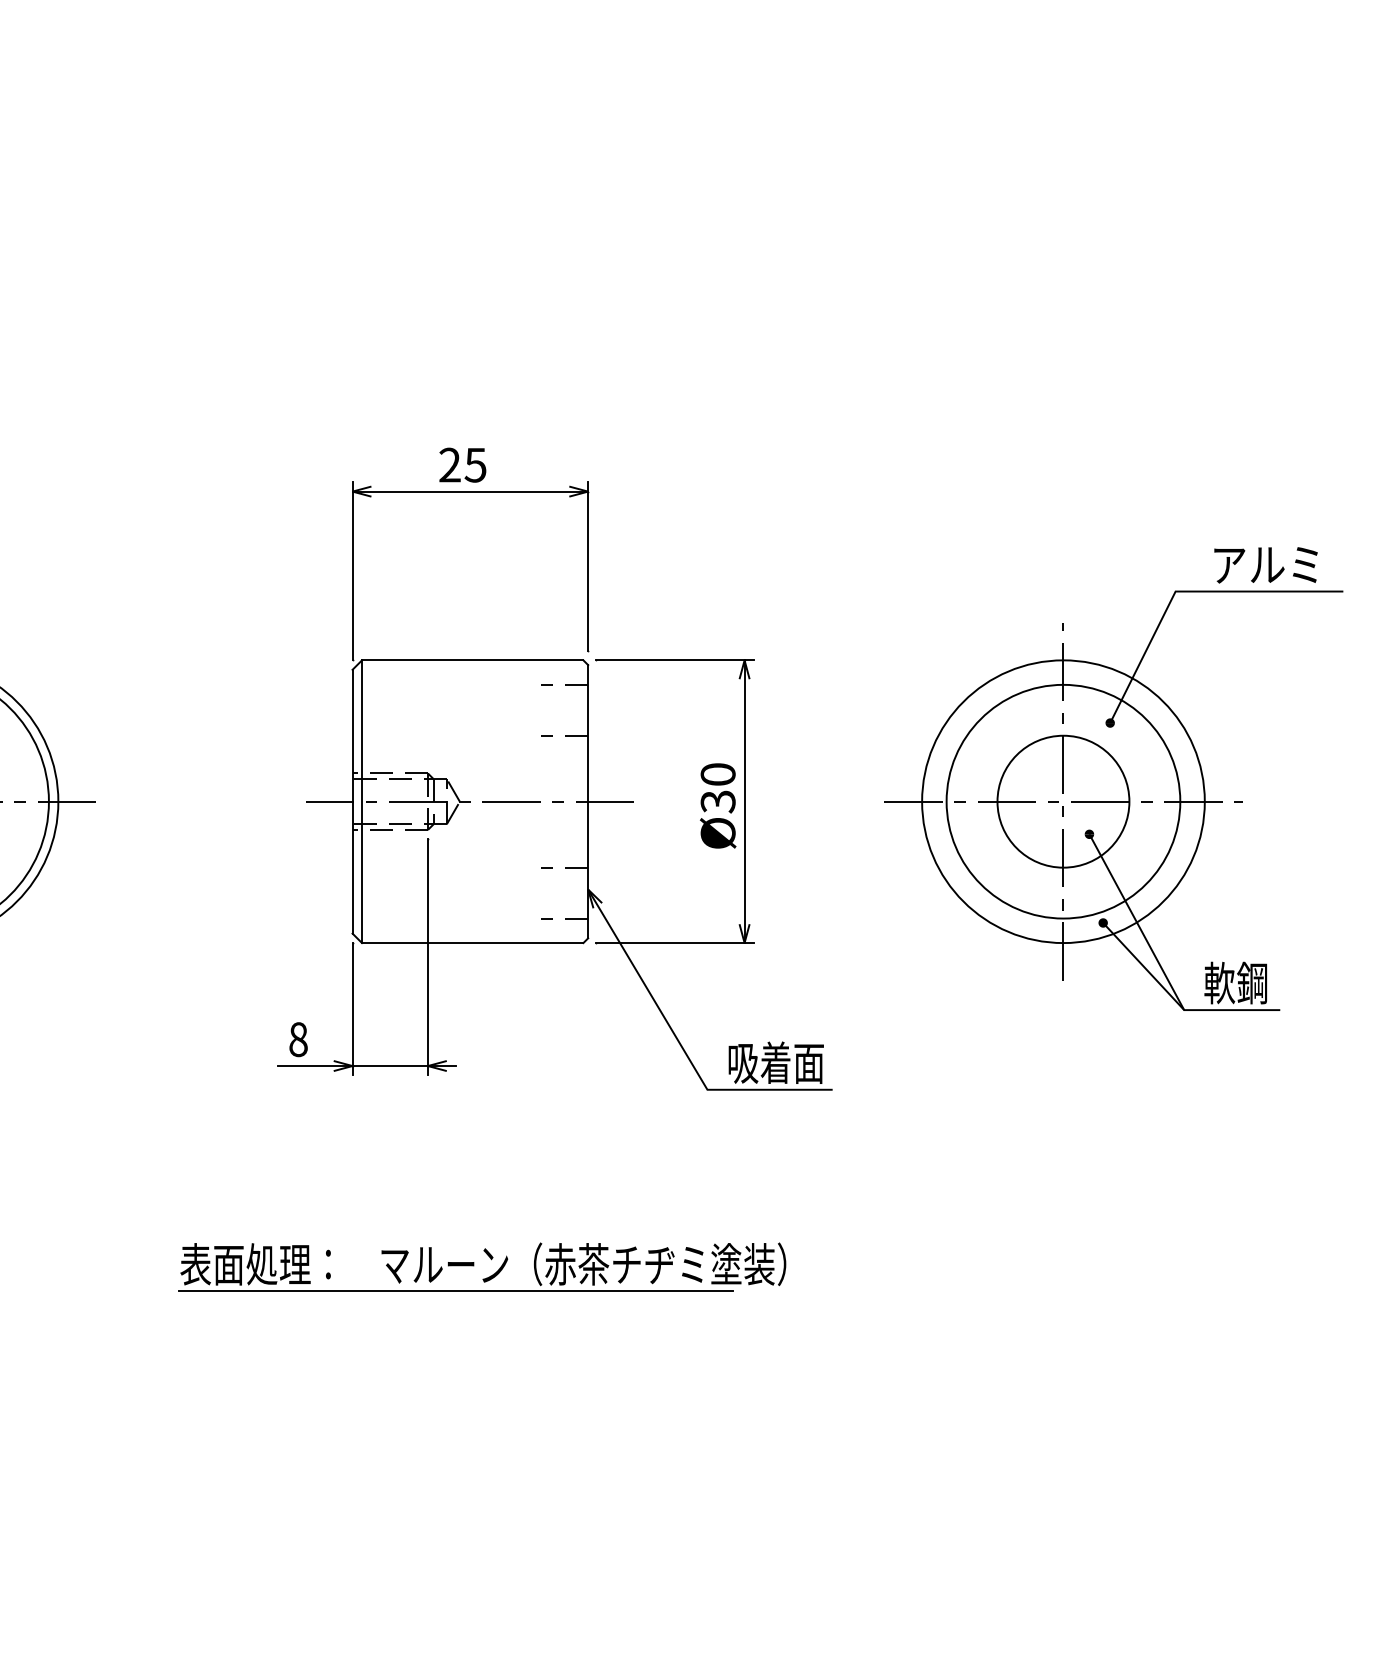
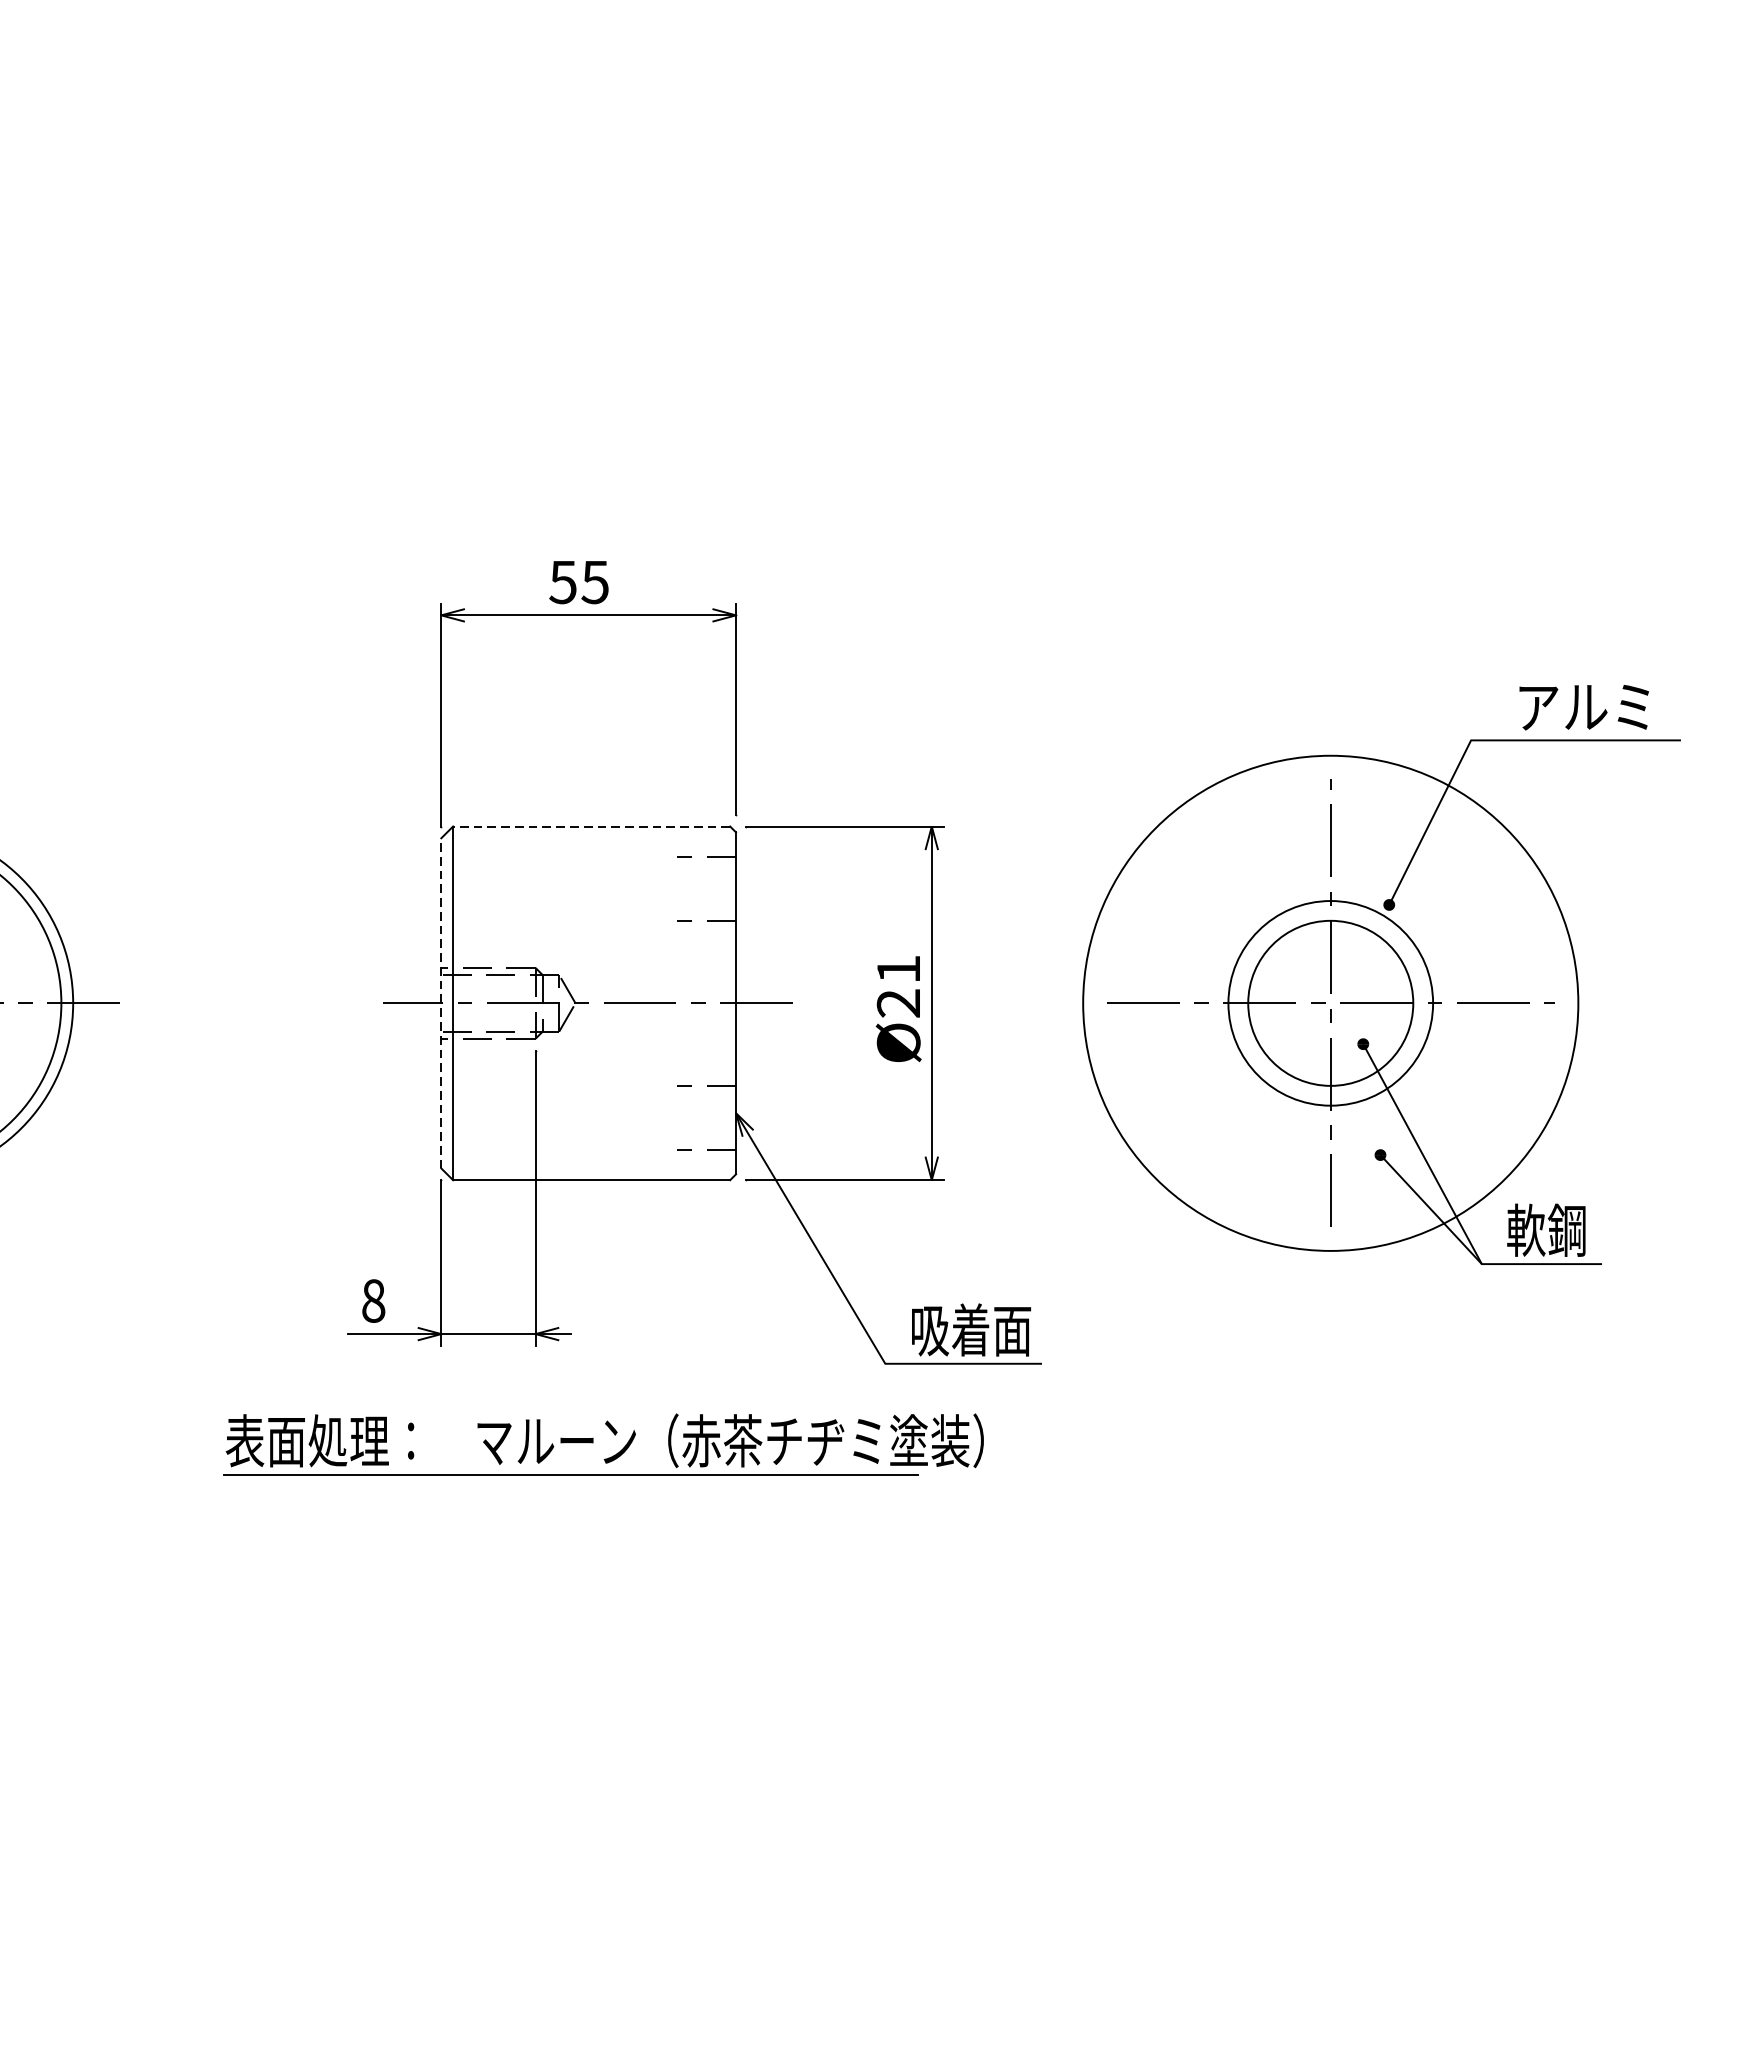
text: (449, 464) -> (562, 581), 25 -> 55
line: (472, 660) -> (591, 826), solid -> dashed
text: (717, 788) -> (897, 986), Ø30 -> Ø21
line: (352, 801) -> (441, 1003), solid -> dashed
circle: (1063, 801) -> (1330, 1003), size x0.7
circle: (1063, 801) -> (1330, 1003), size x1.4
part: (474, 1265) -> (593, 1442), moved

